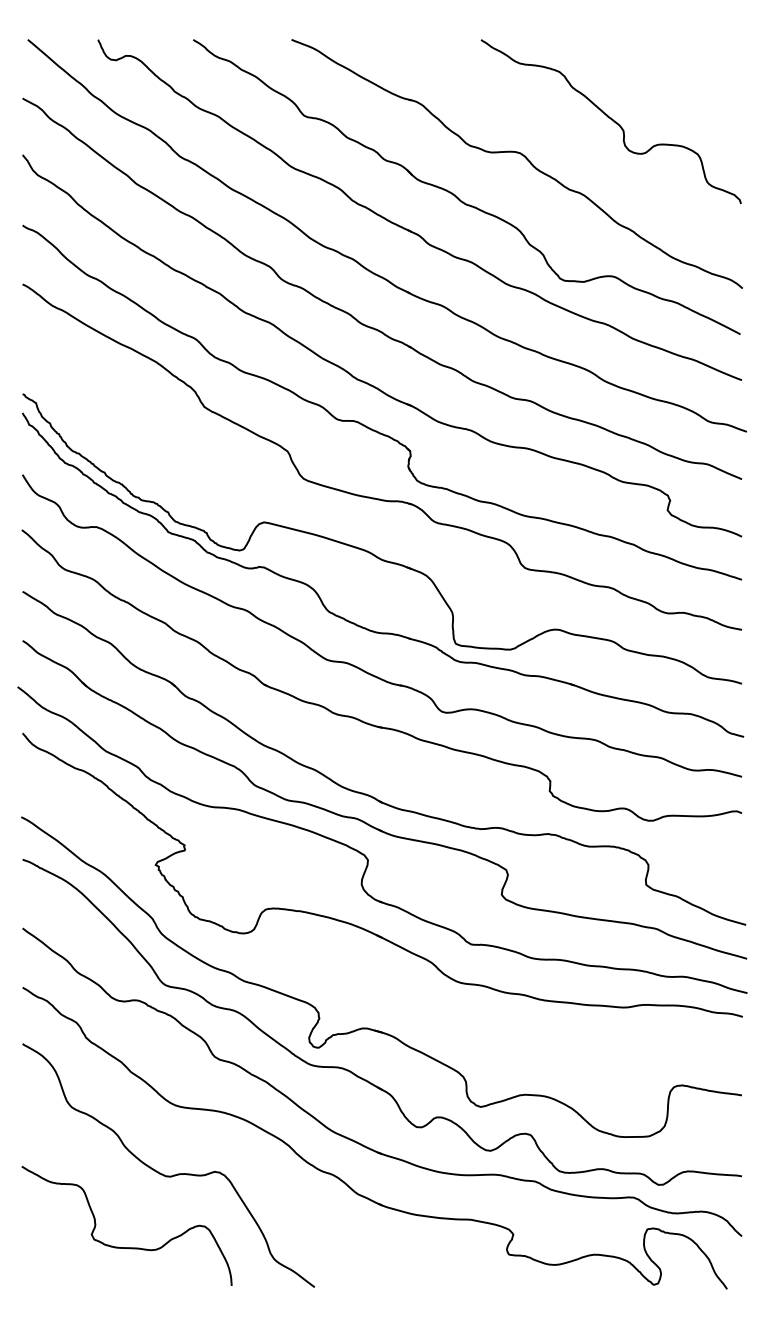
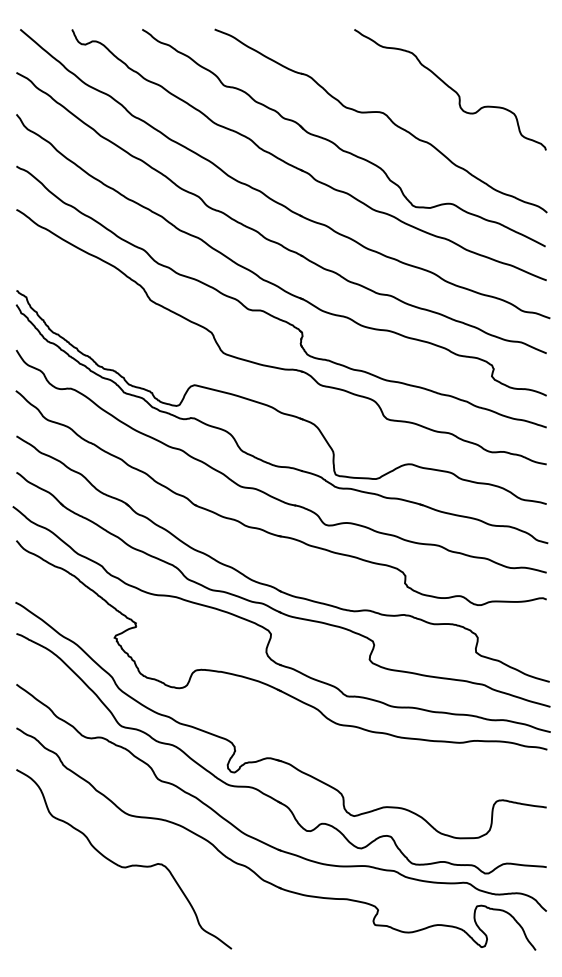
curve: (126, 1247) -> (93, 919), removed

